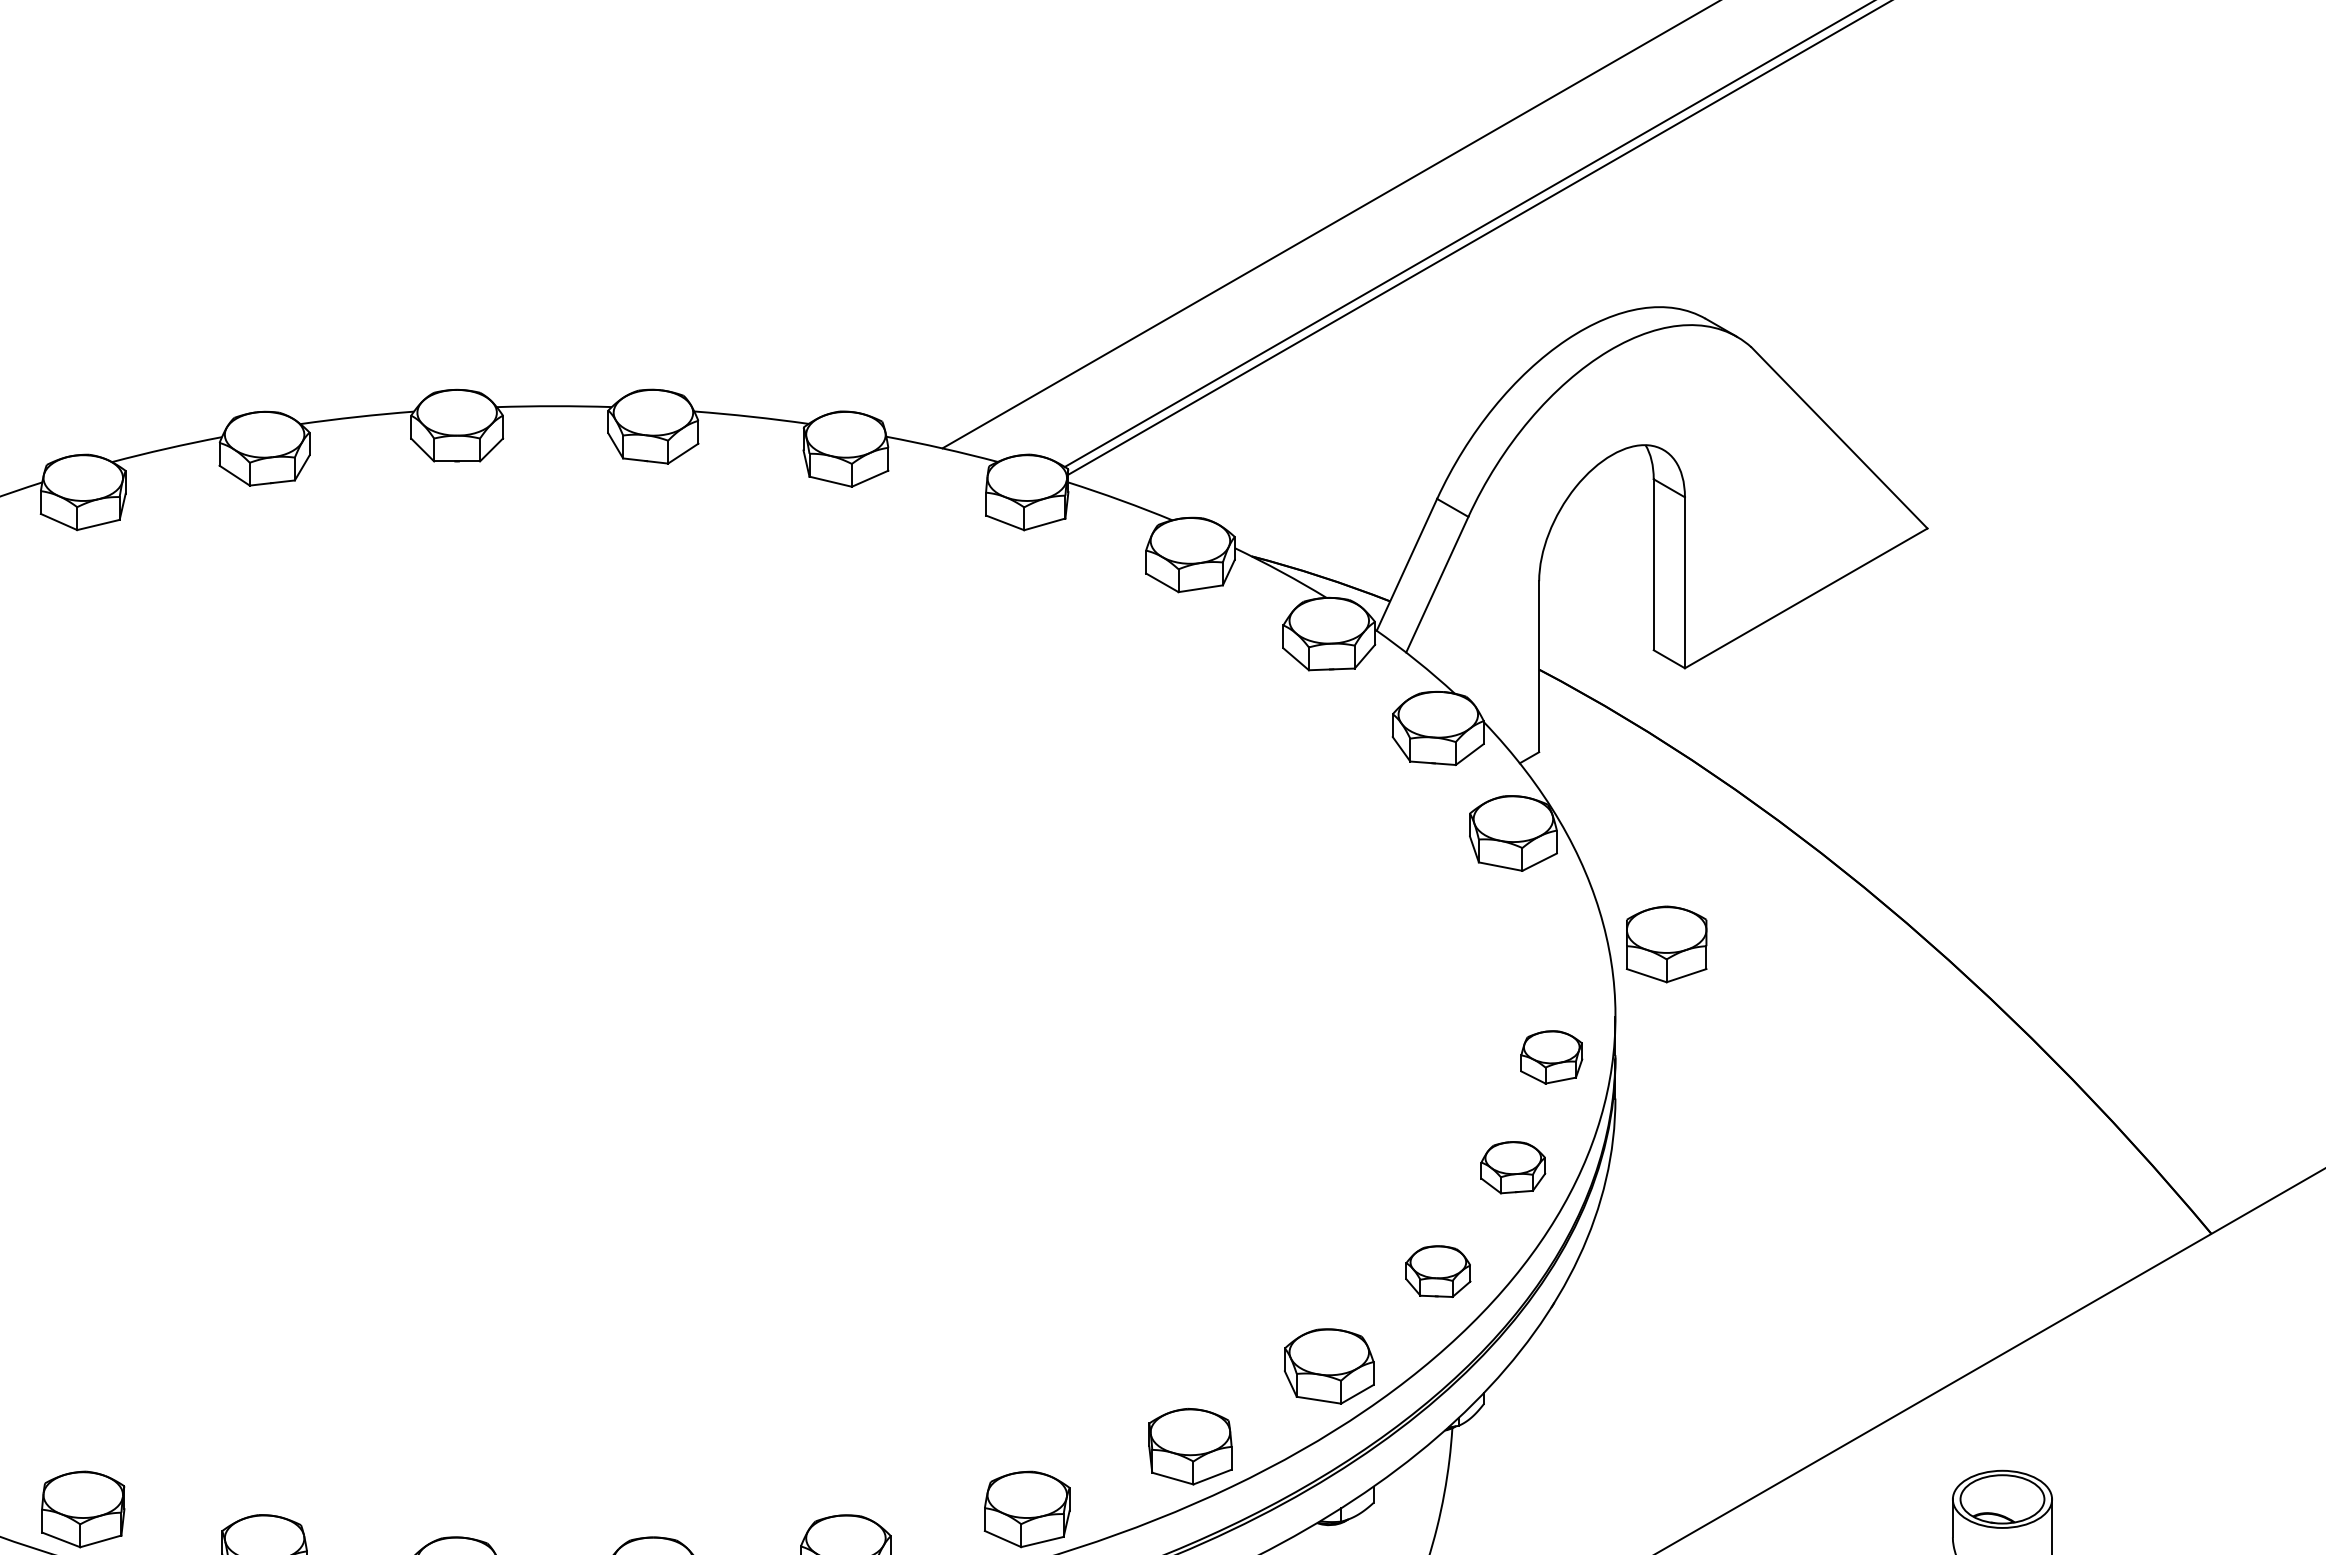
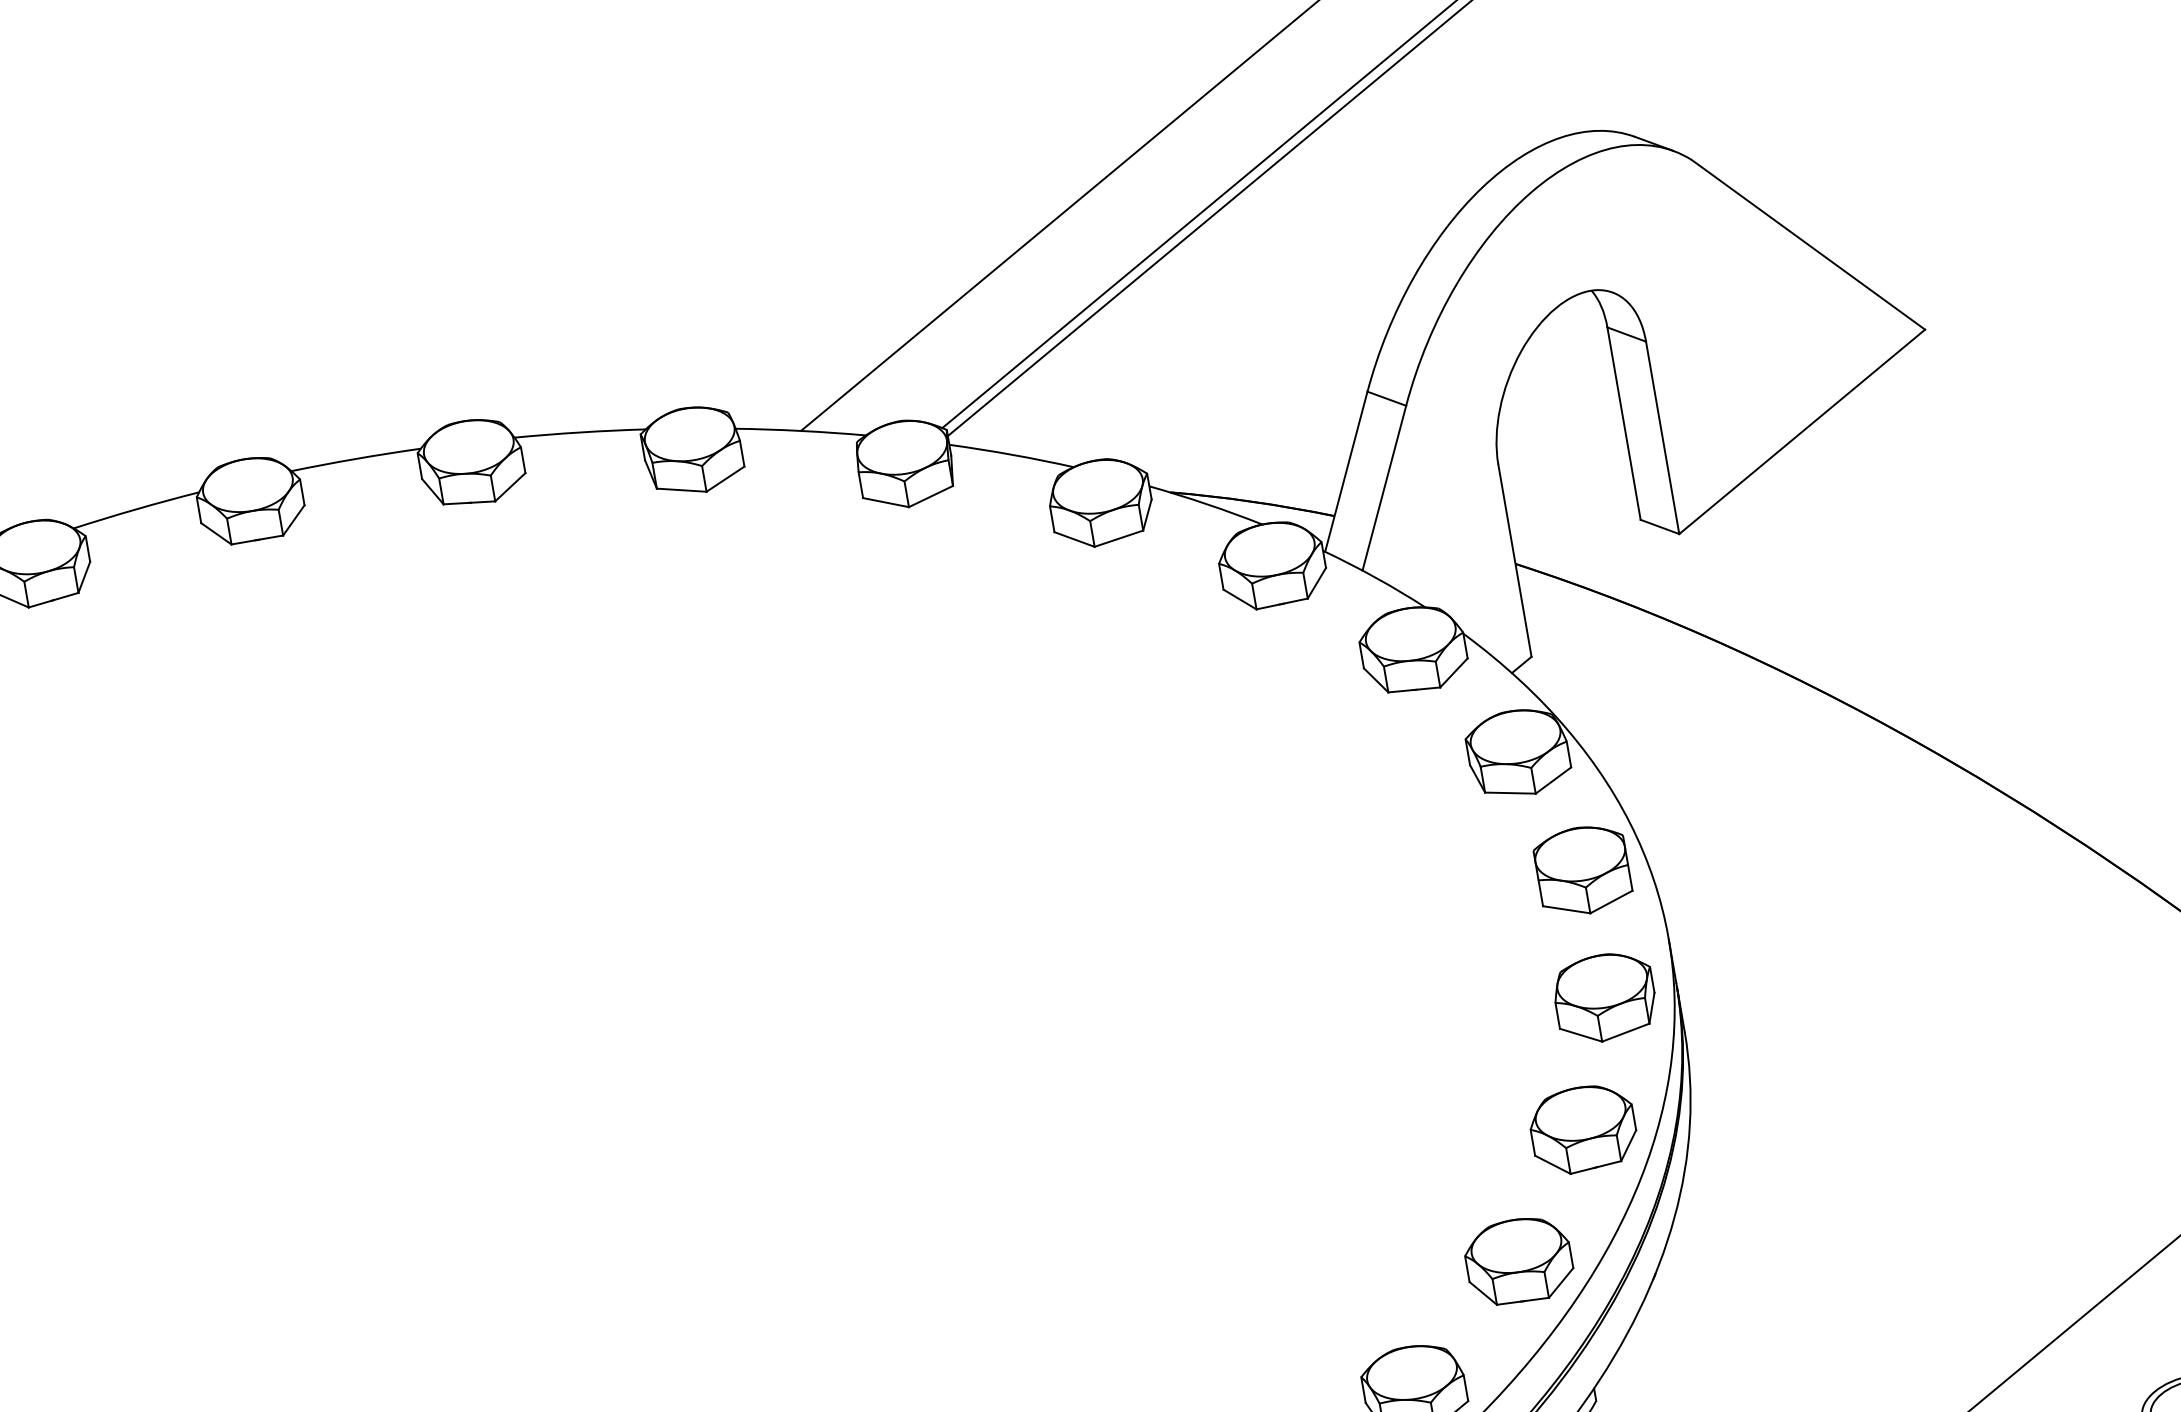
part: (1666, 944) -> (1582, 870), moved
part: (1551, 1057) -> (1604, 998), size x1.43
part: (1512, 1167) -> (1582, 1129), size x1.43
part: (1438, 1271) -> (1519, 1260), size x1.43

